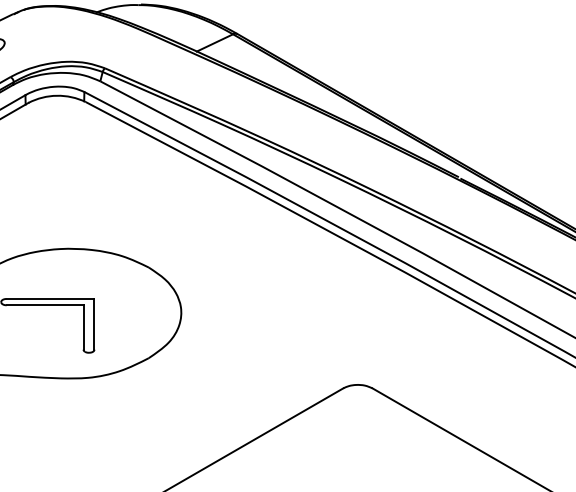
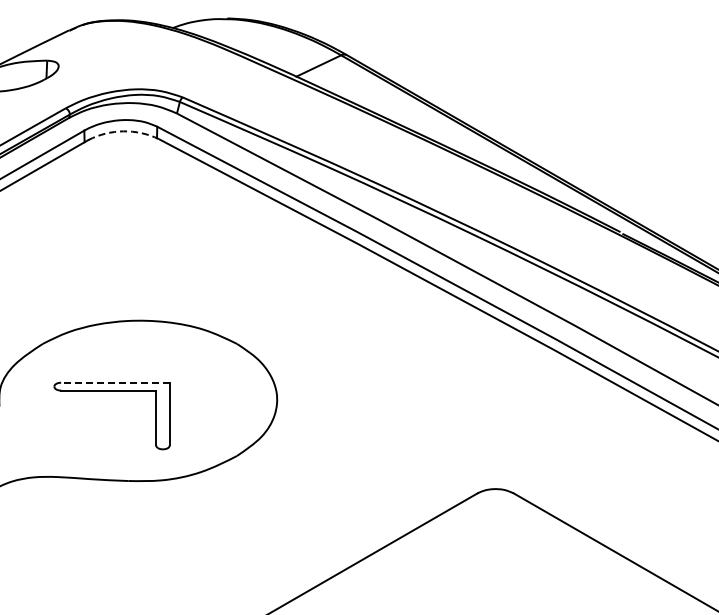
arc: (57, 95) -> (123, 131), solid -> dashed
line: (49, 298) -> (114, 382), solid -> dashed

